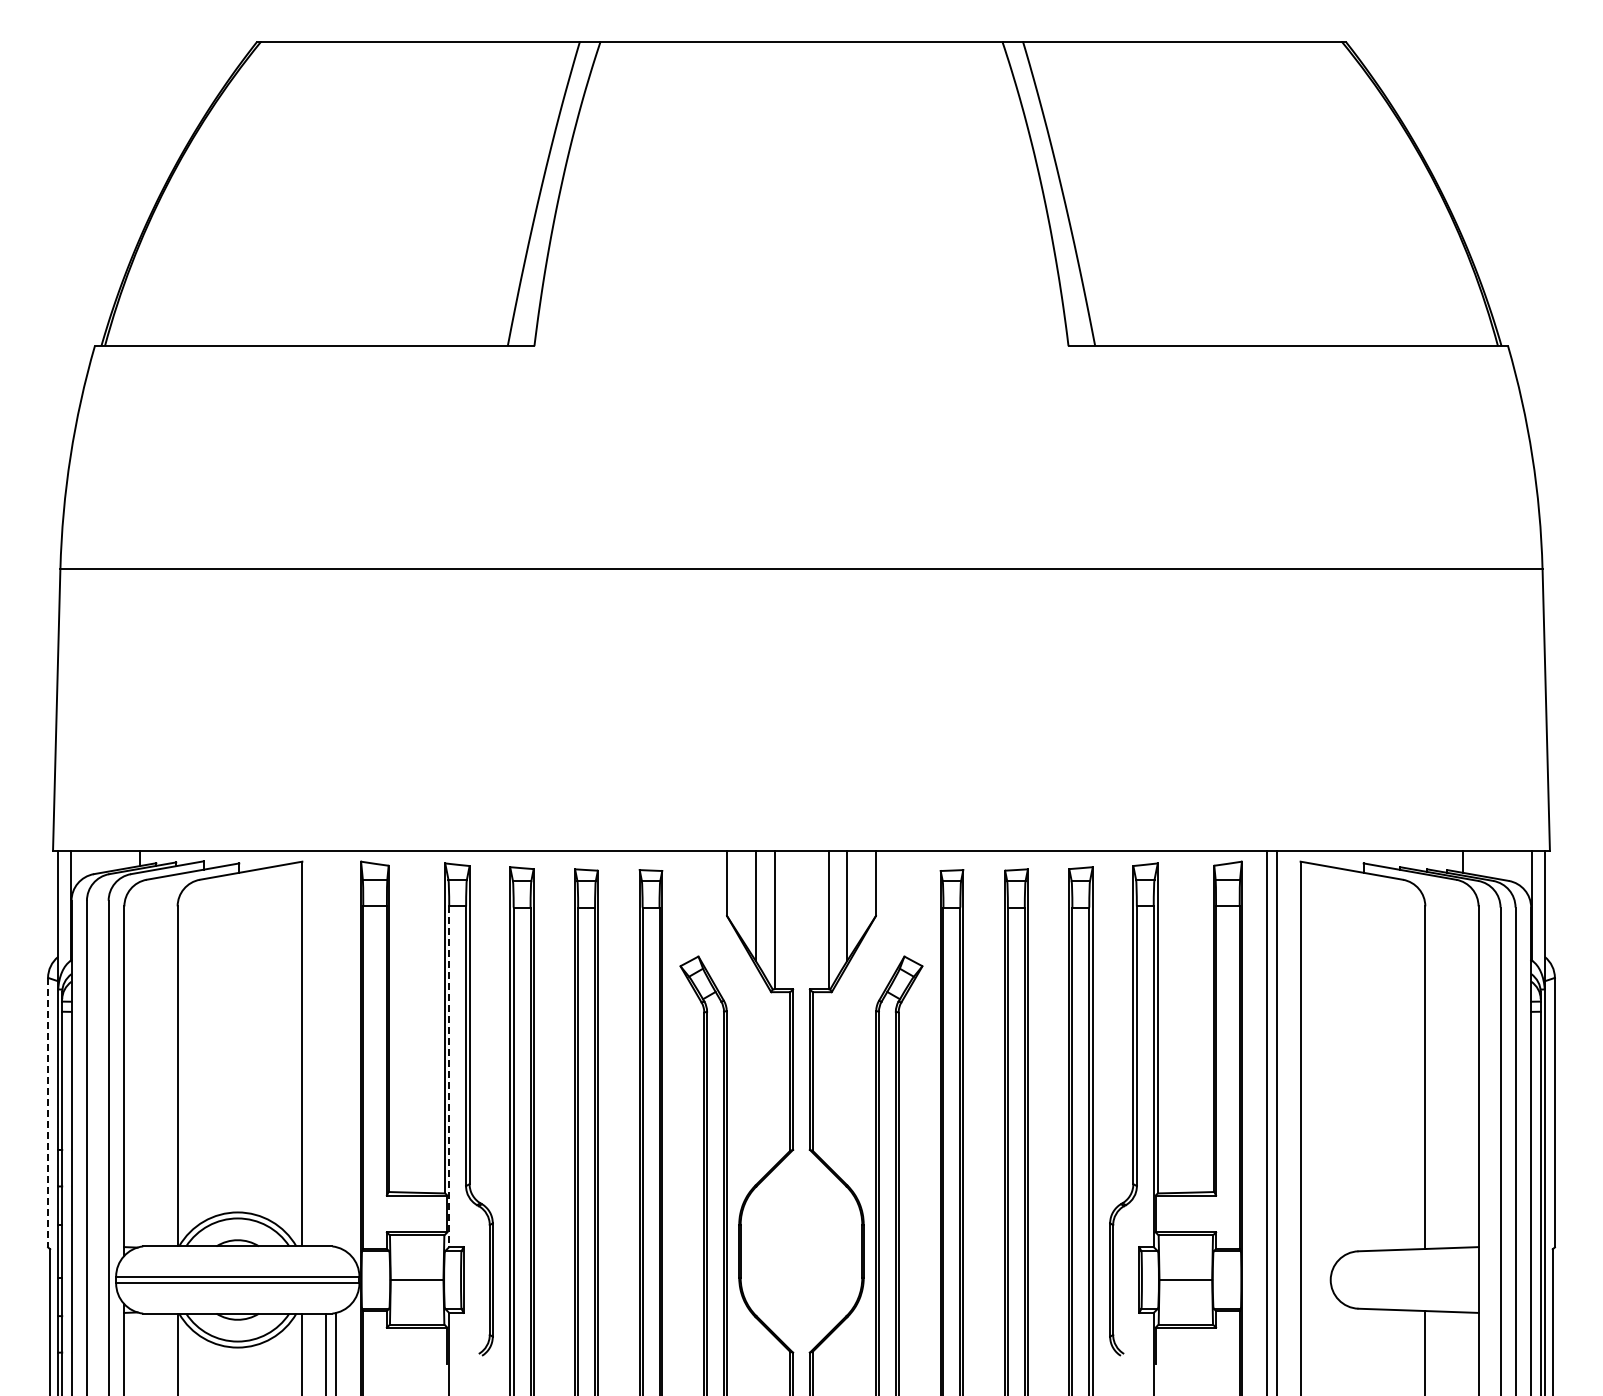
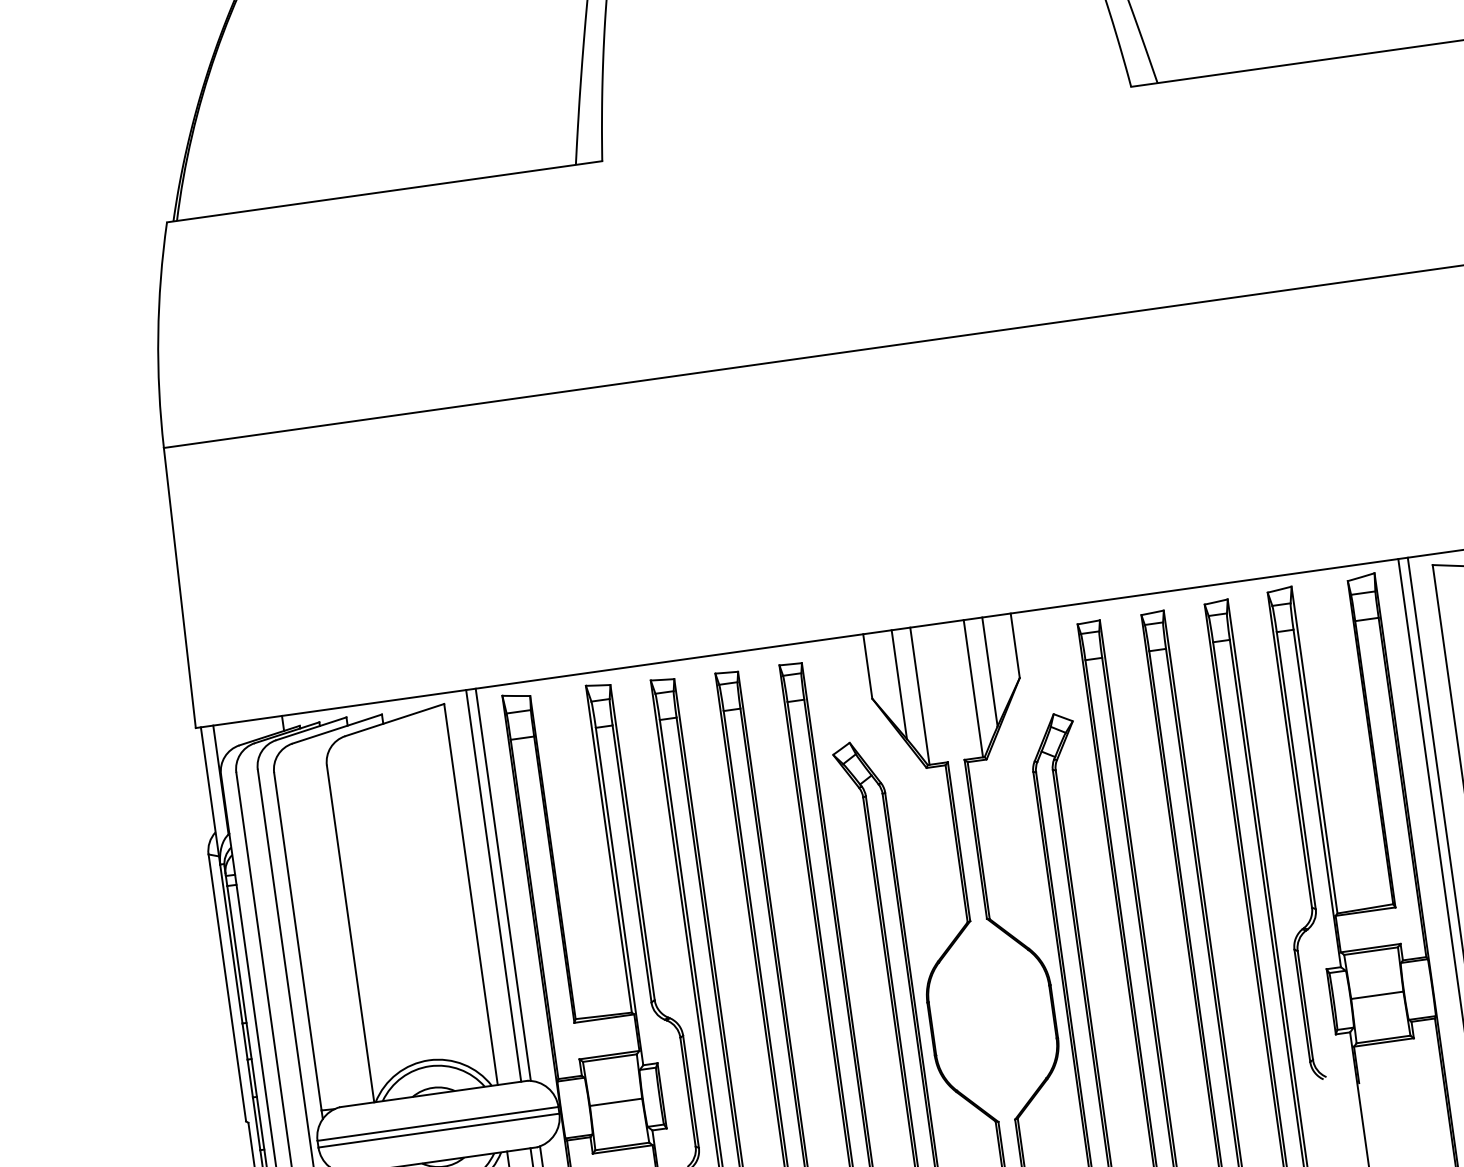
line: (326, 1048) -> (494, 885), added
line: (335, 1048) -> (503, 884), added
line: (449, 1077) -> (619, 897), dashed -> solid
line: (48, 1112) -> (227, 987), dashed -> solid

